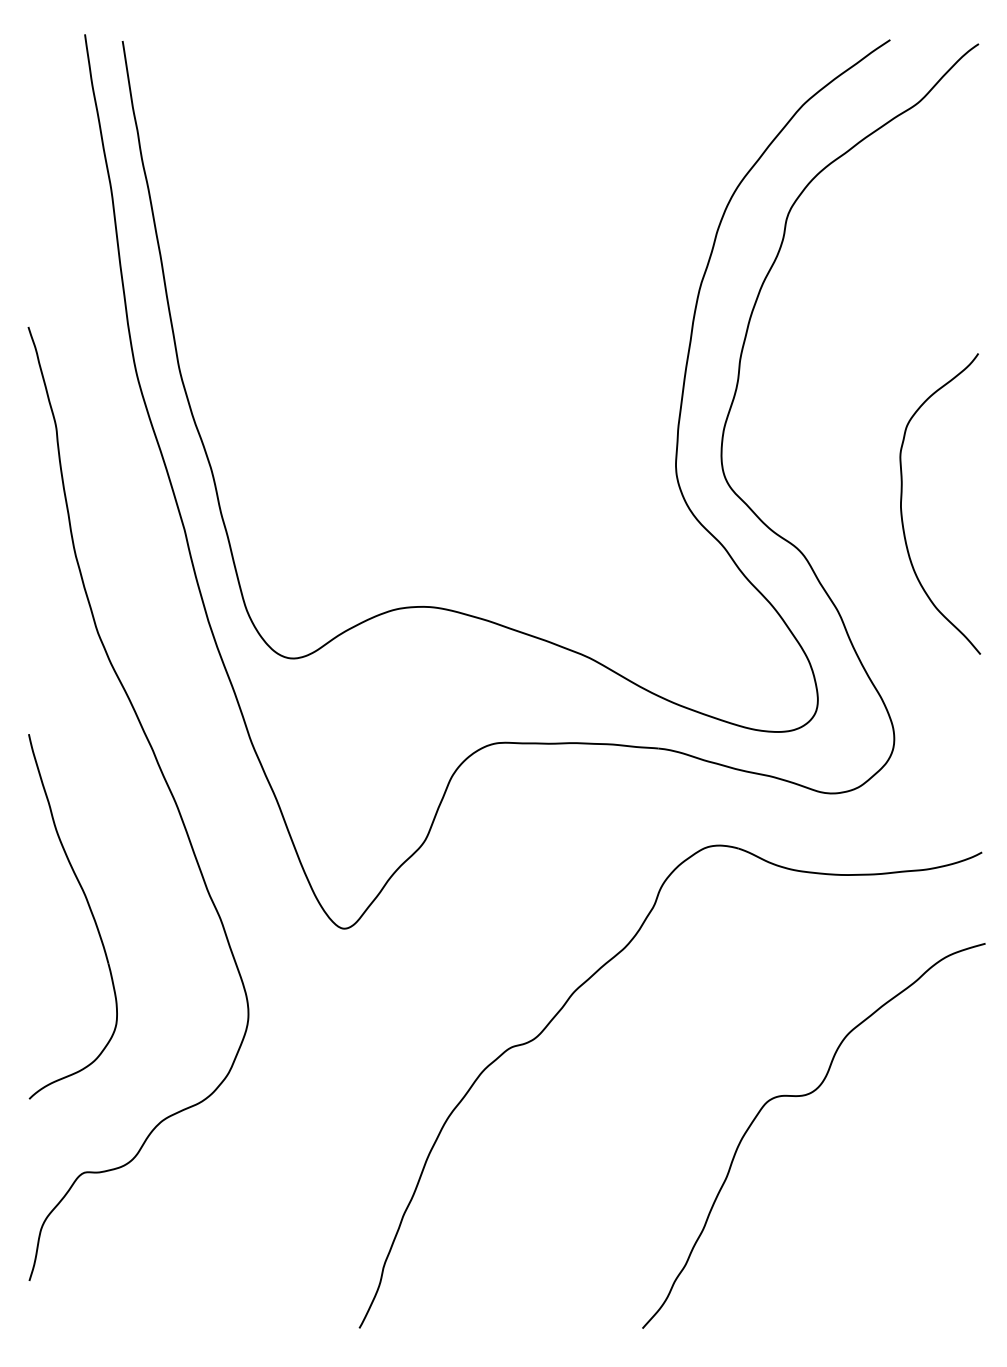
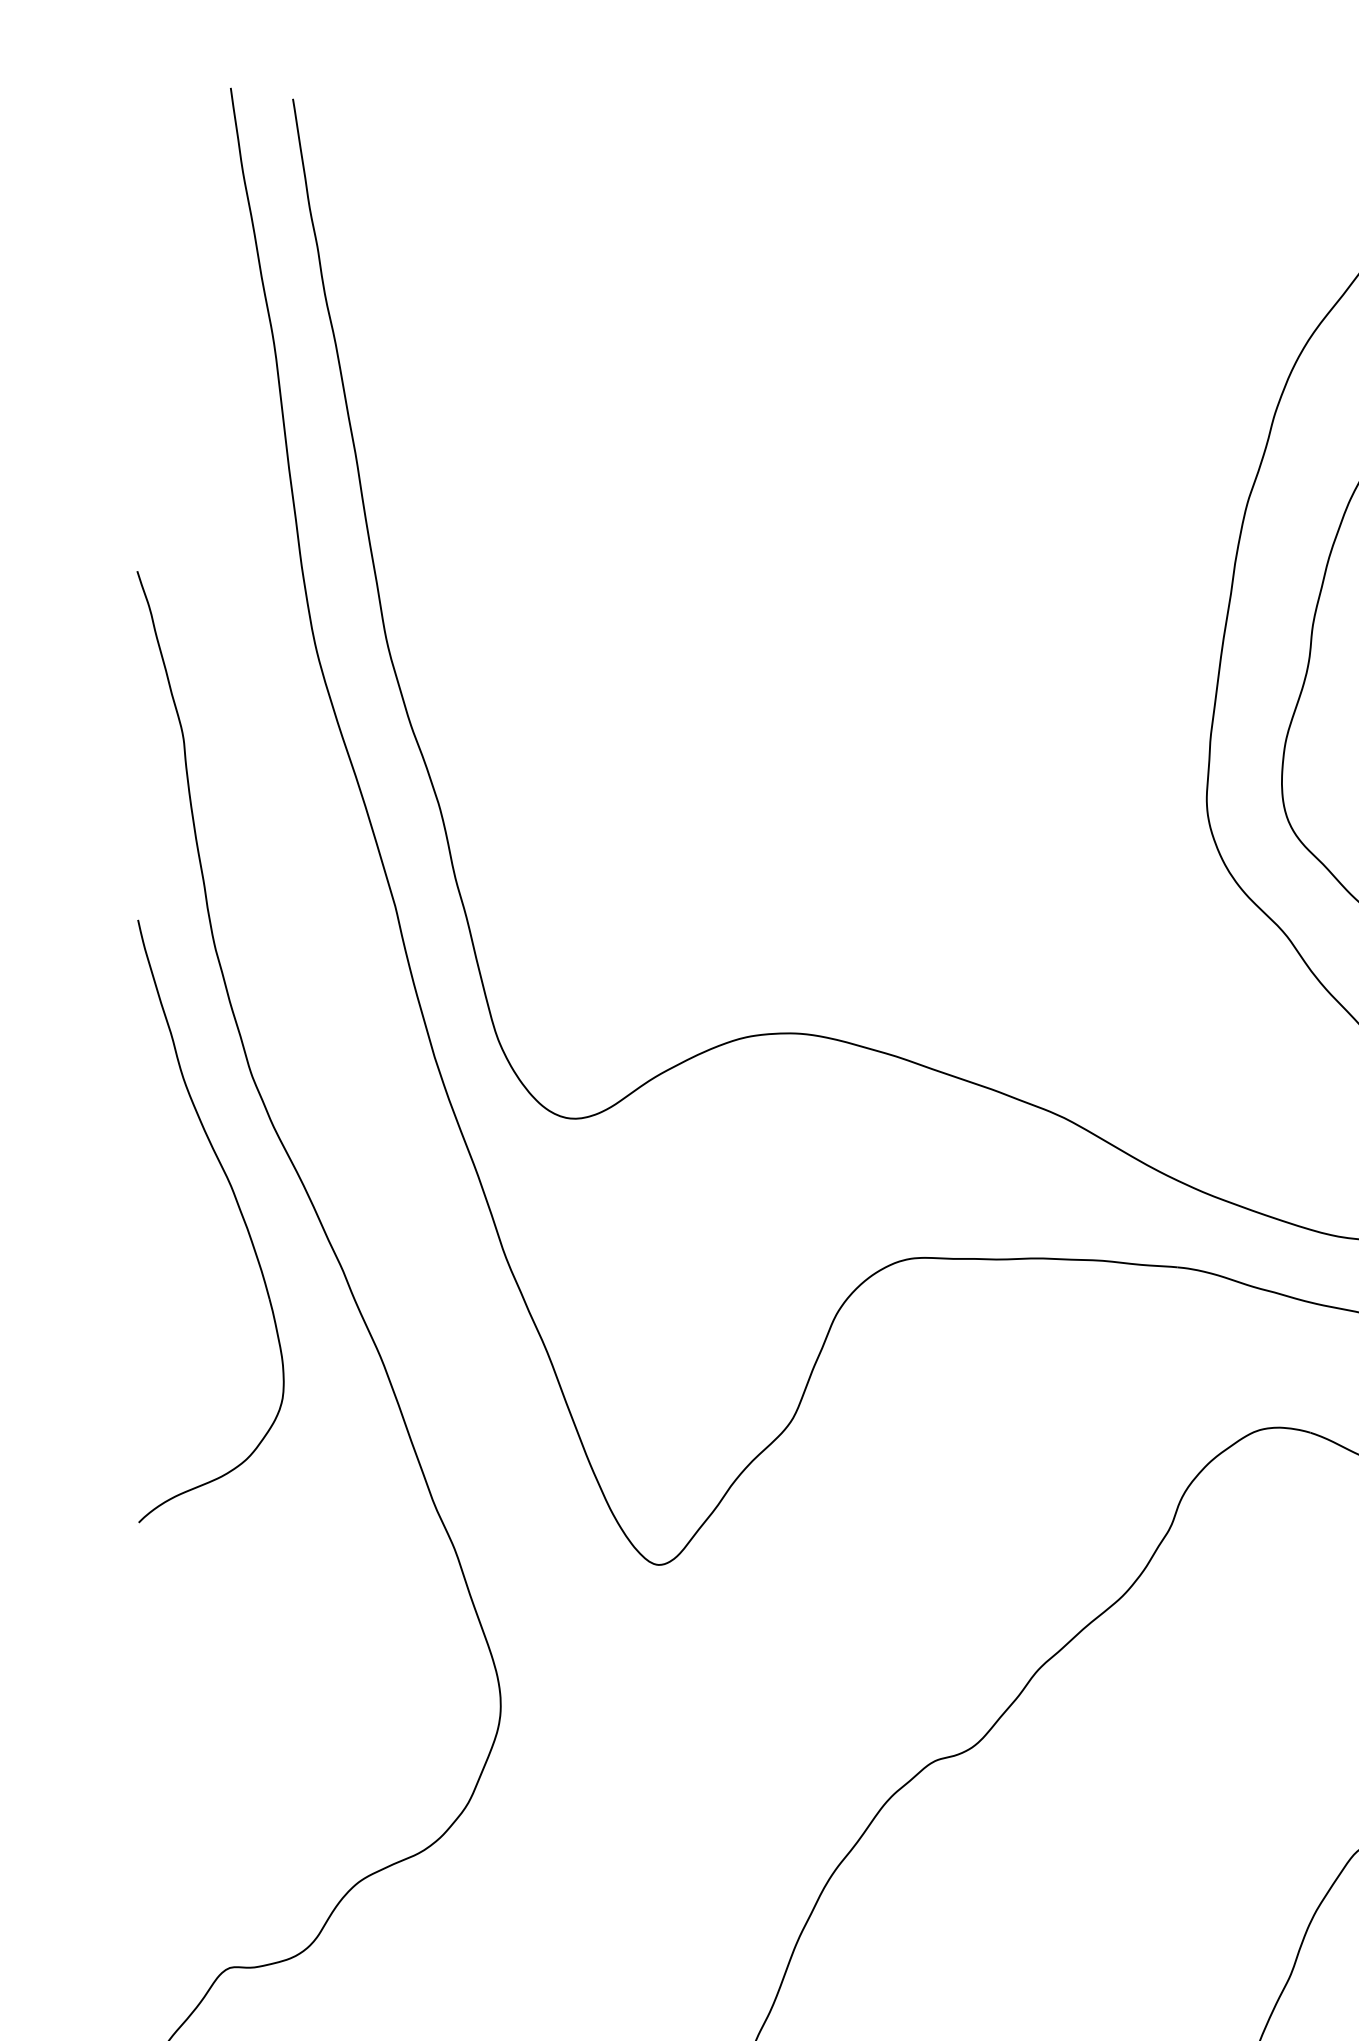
part: (88, 907) -> (236, 1206), moved

